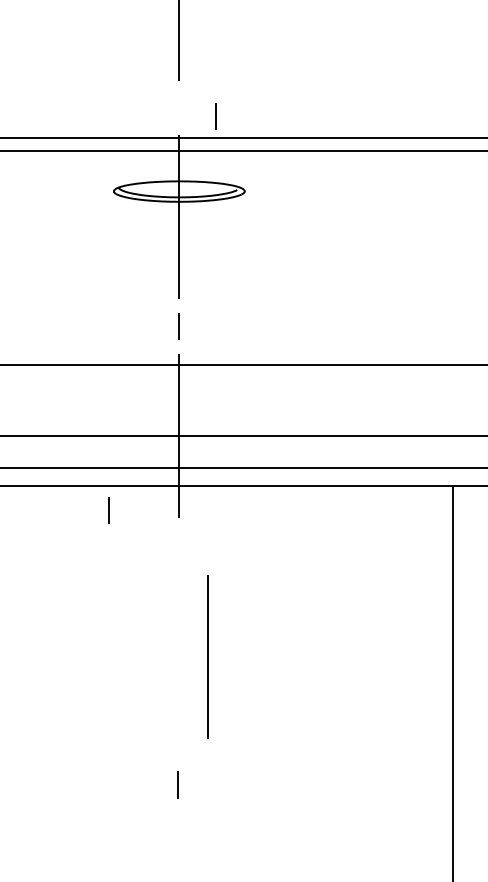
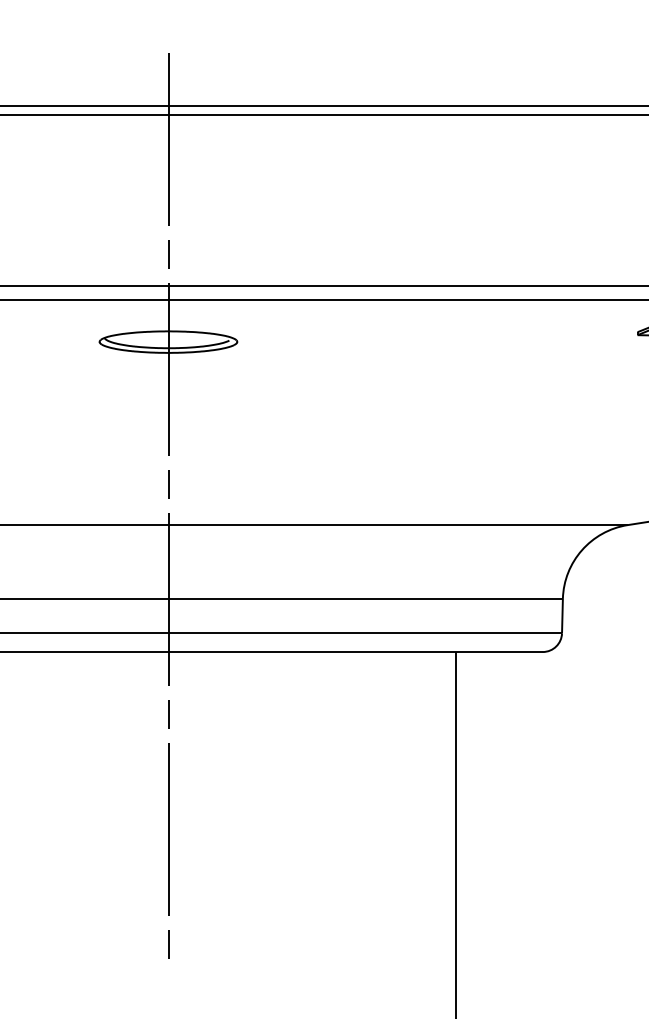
line: (215, 116) -> (168, 254), moved
line: (109, 510) -> (168, 714), moved
line: (207, 656) -> (168, 829), moved
line: (178, 785) -> (168, 944), moved

